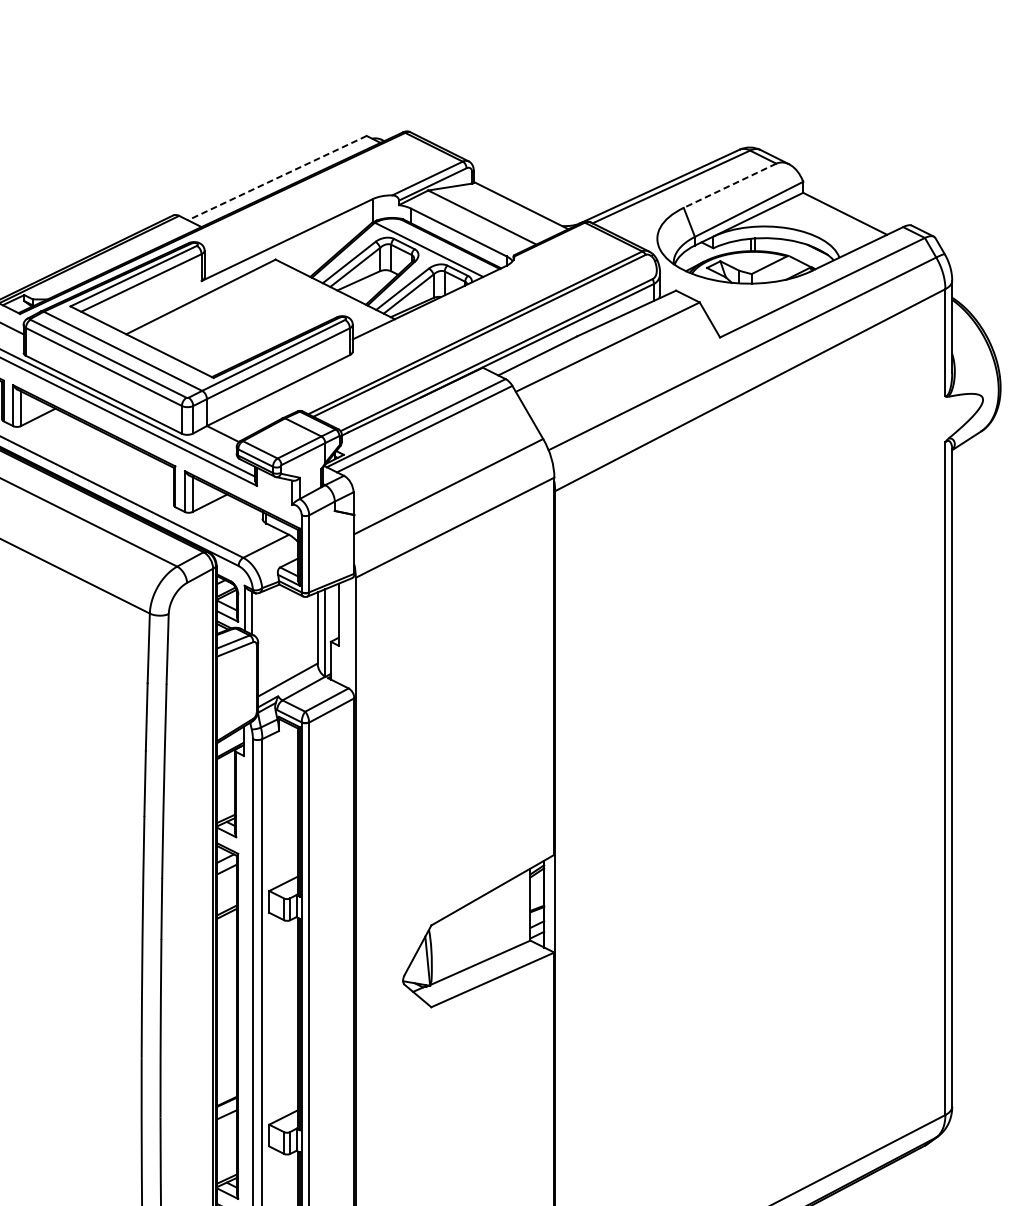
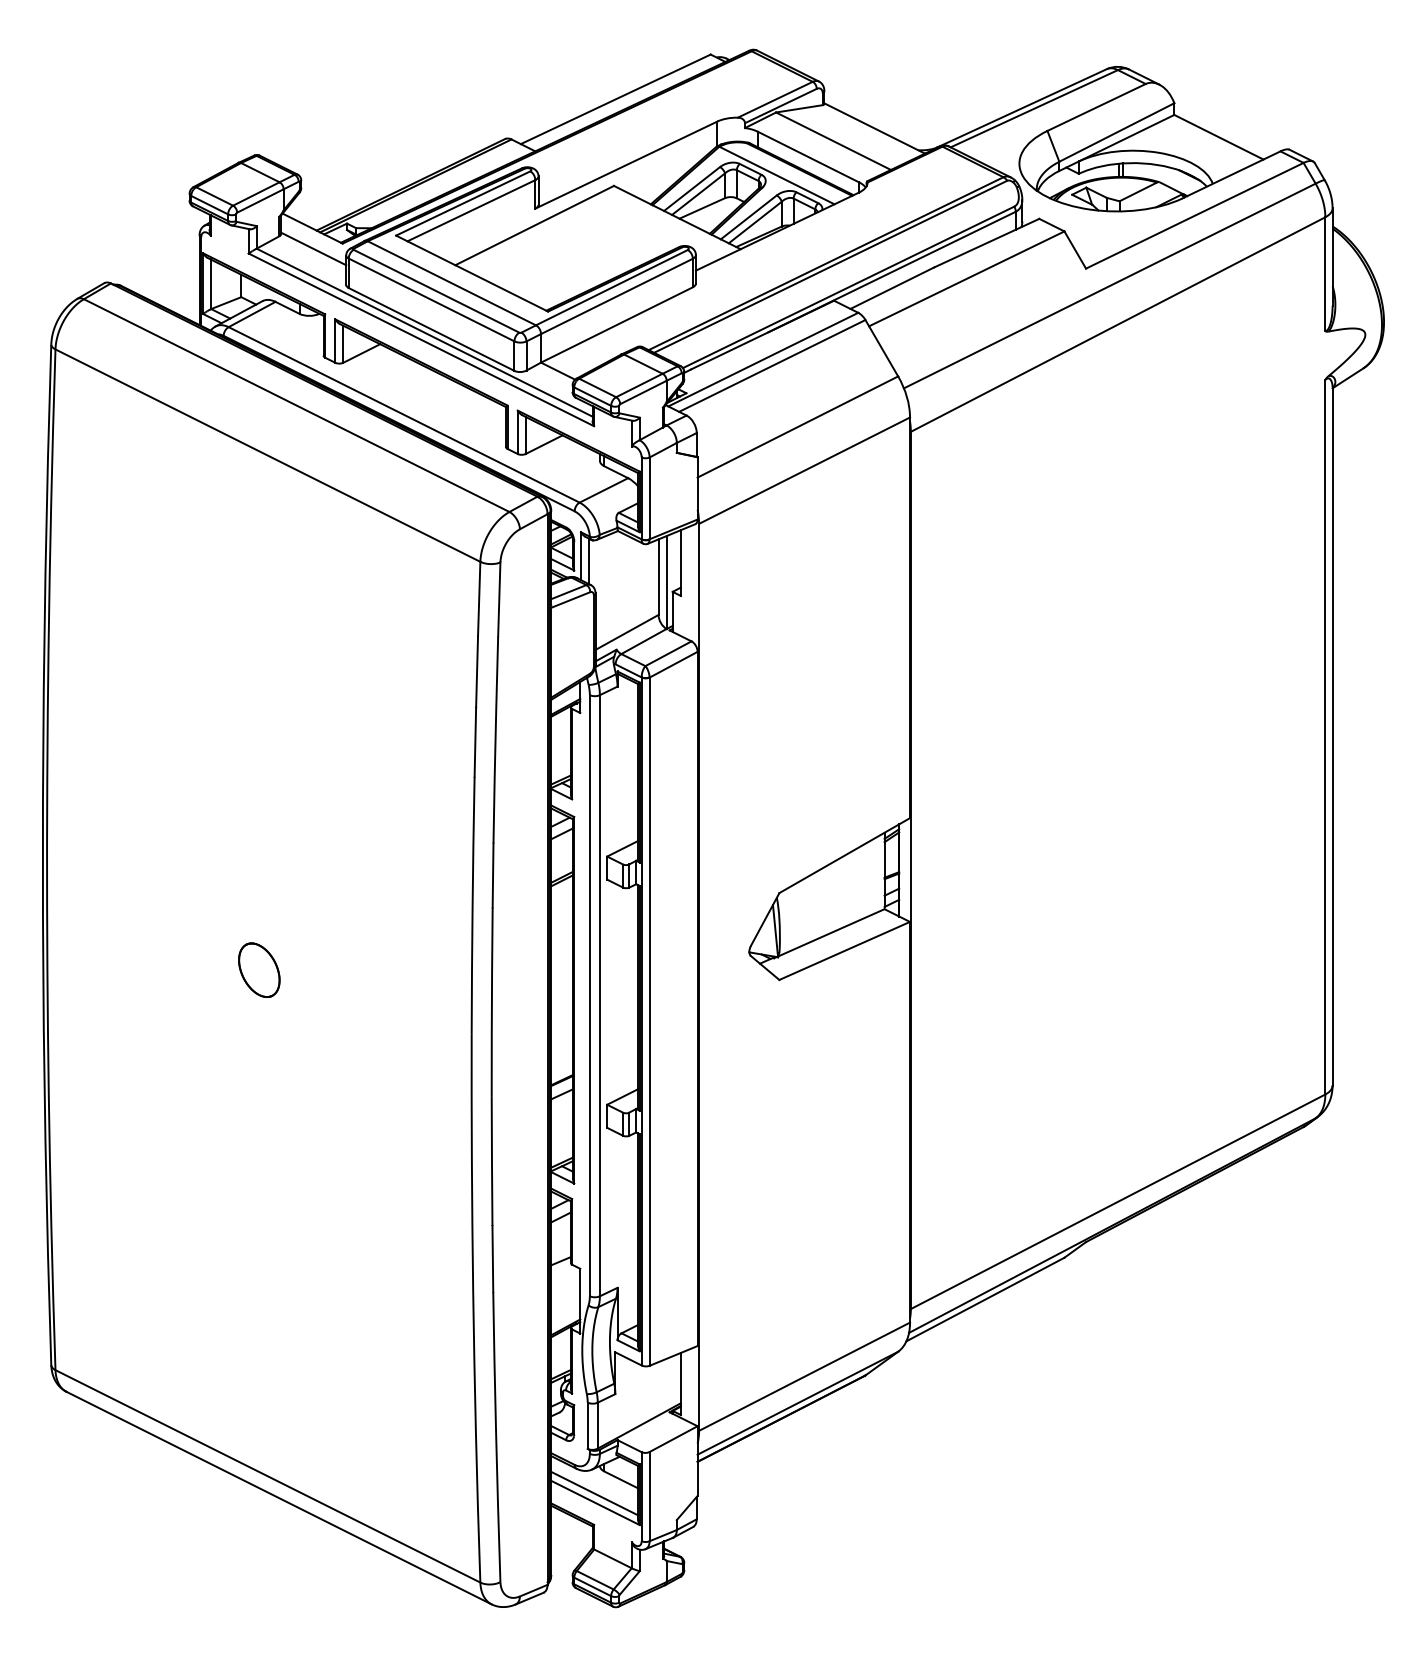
line: (277, 178) -> (615, 99), dashed -> solid
line: (729, 185) -> (1096, 107), dashed -> solid

